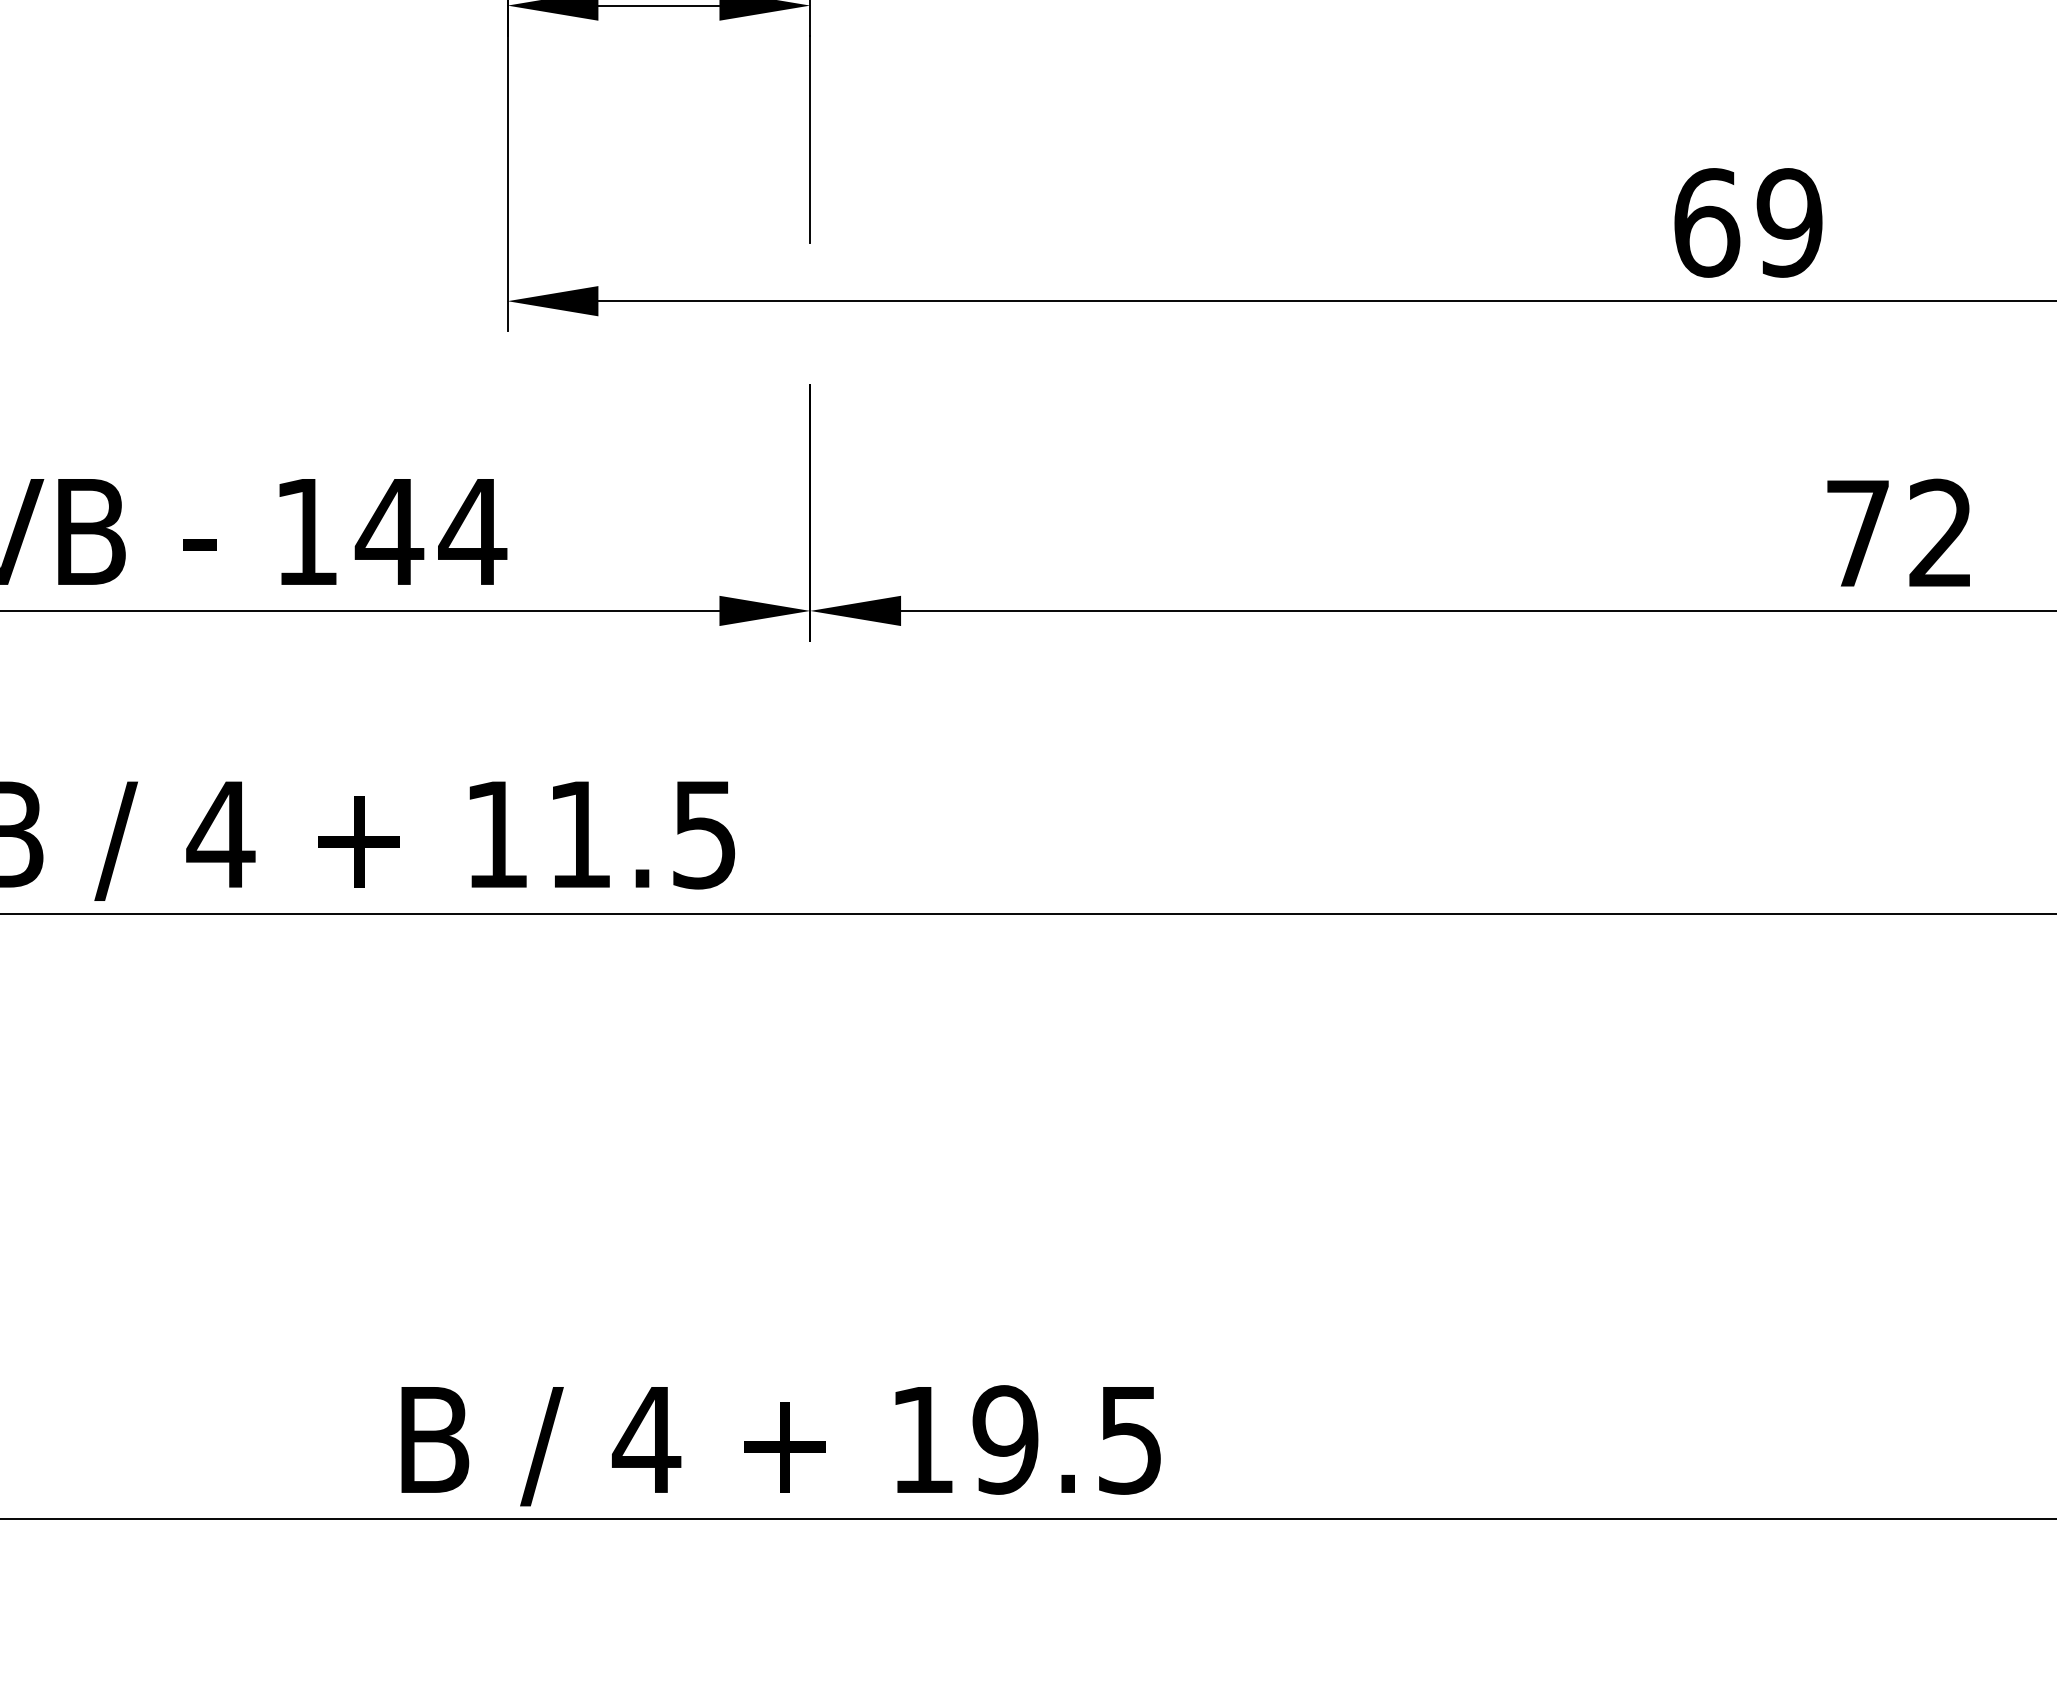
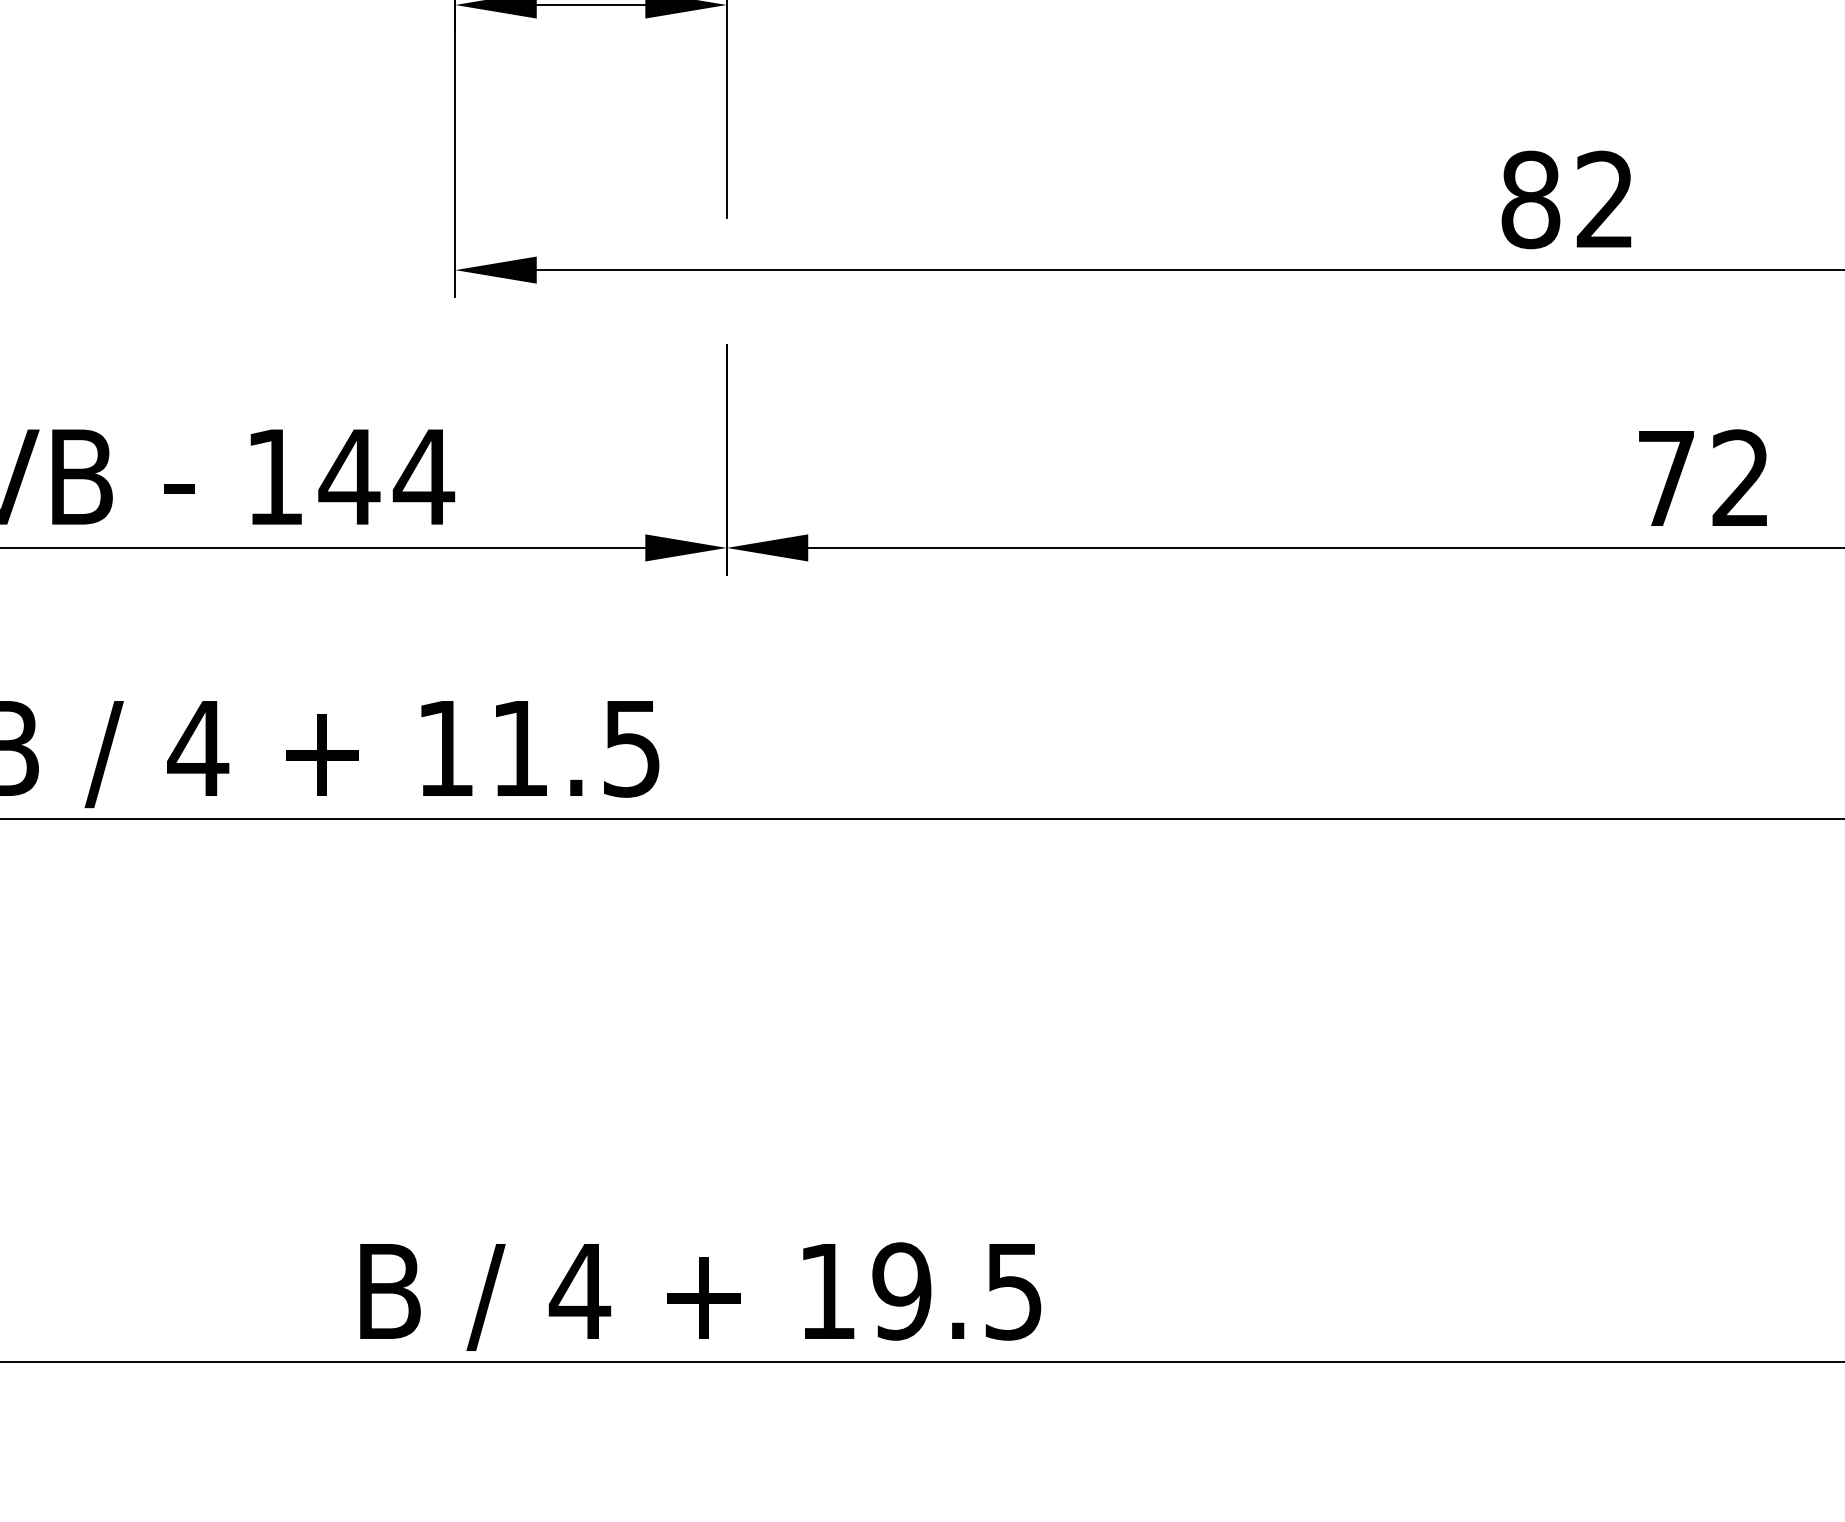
text: (1748, 222) -> (1568, 199), 69 -> 82

